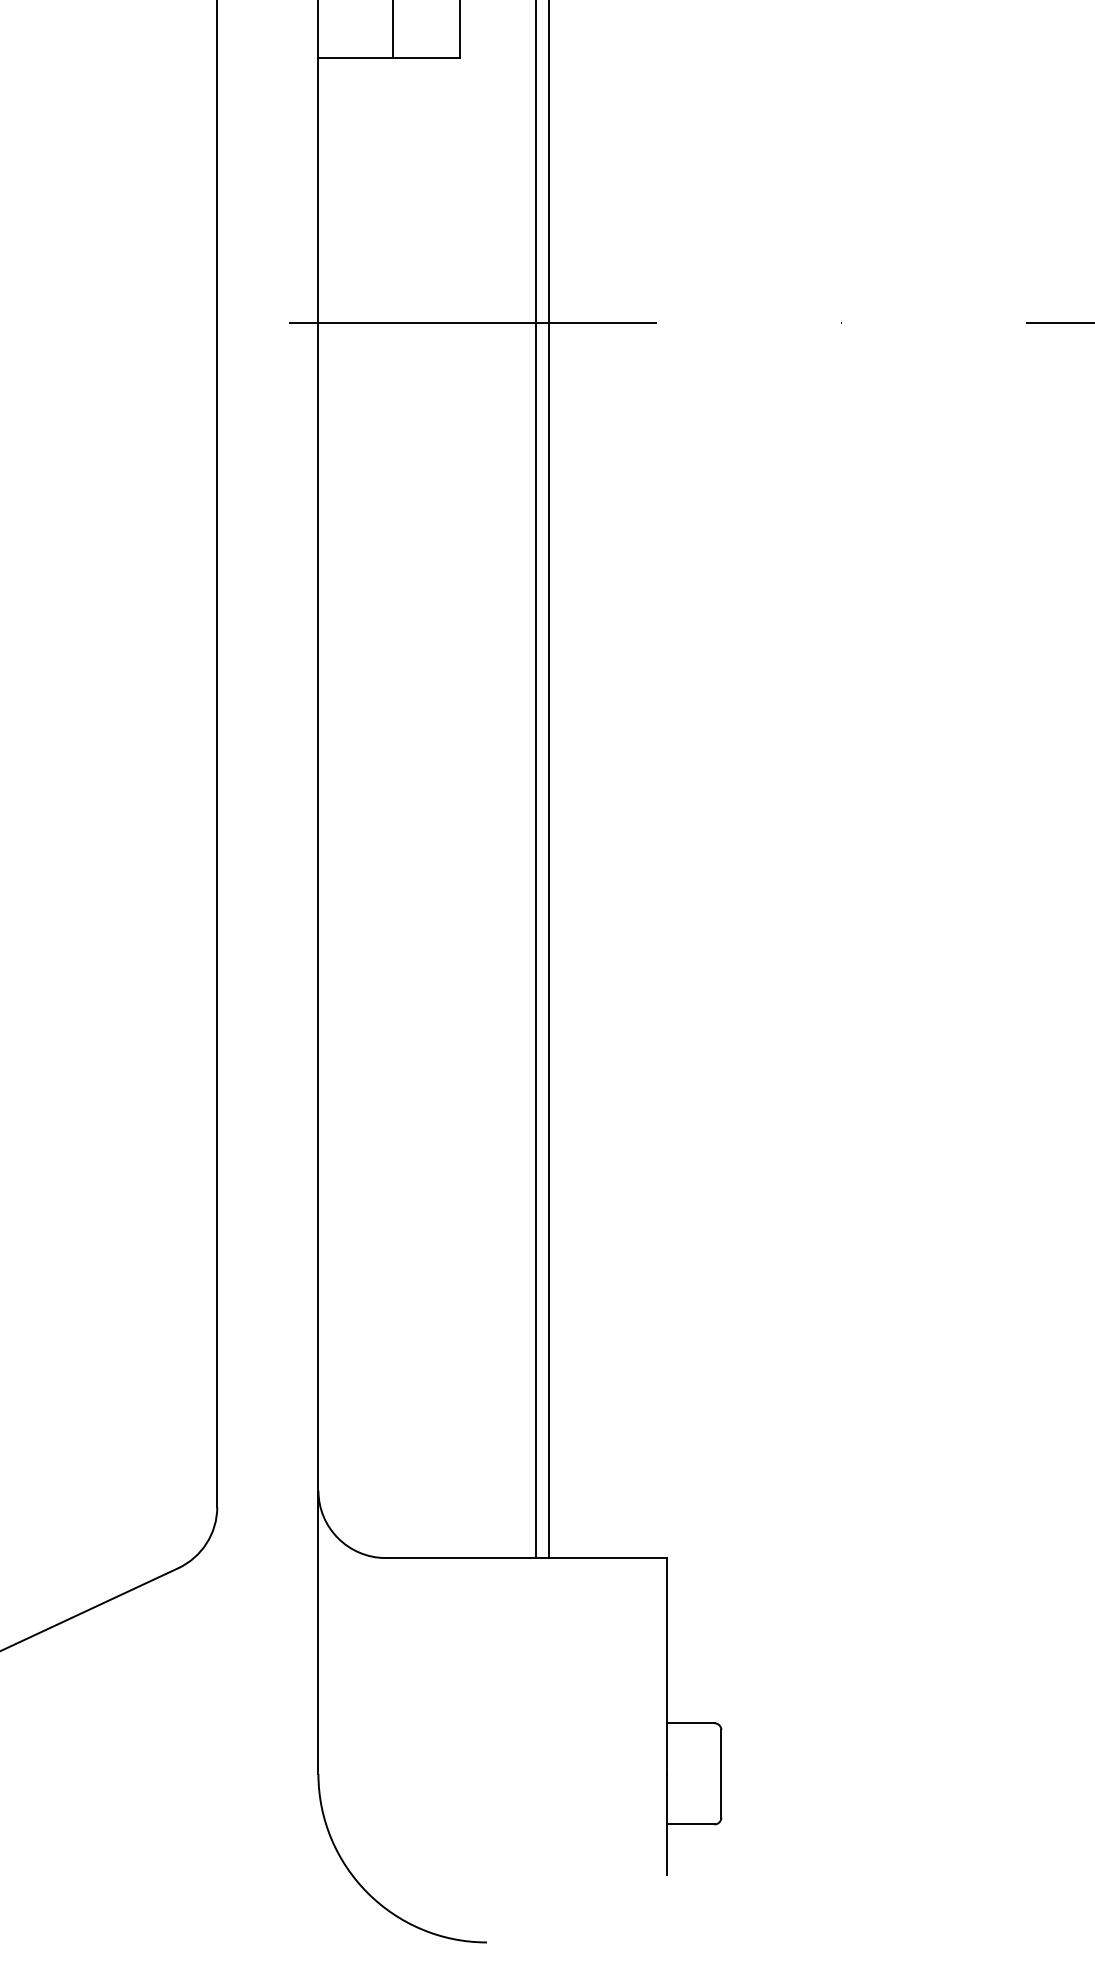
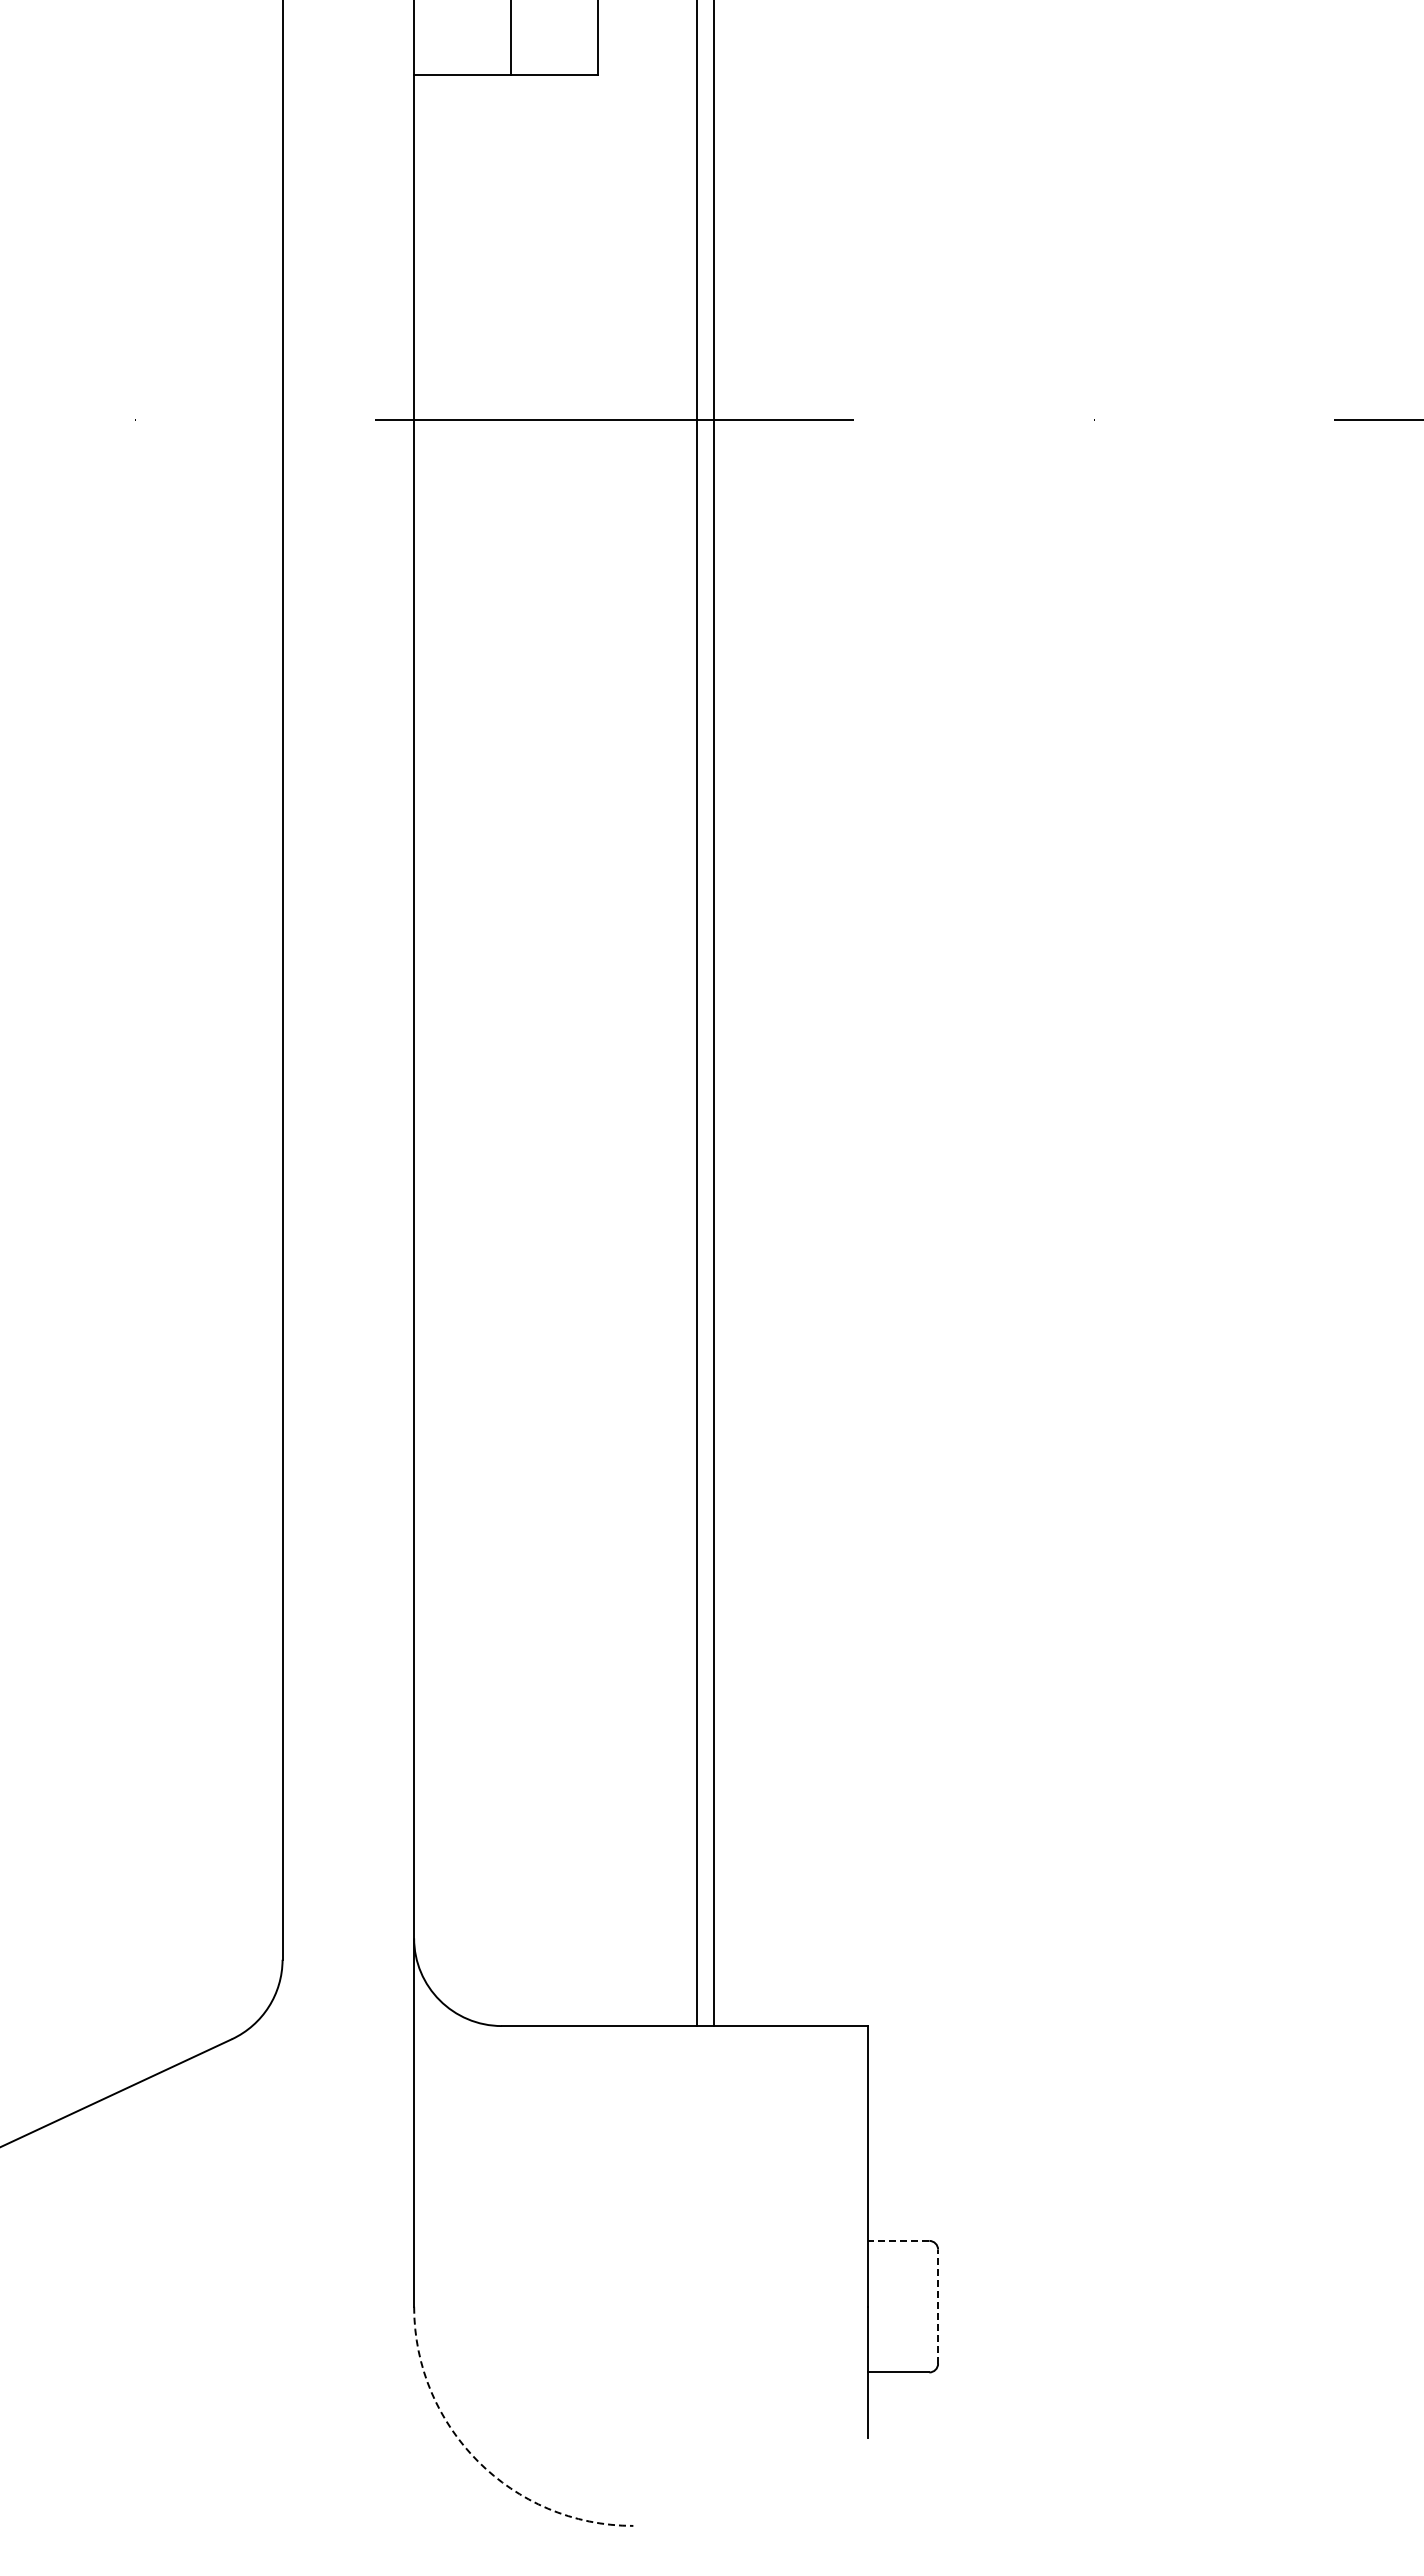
line: (690, 1722) -> (898, 2240), solid -> dashed
line: (721, 1773) -> (938, 2306), solid -> dashed
arc: (367, 1892) -> (478, 2461), solid -> dashed

